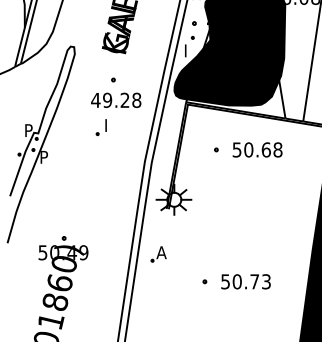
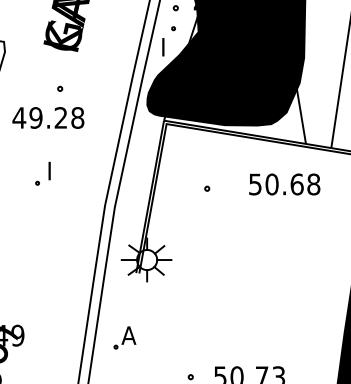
text: (116, 99) -> (48, 116), moved
part: (100, 127) -> (41, 173), moved
text: (257, 149) -> (284, 183), moved

